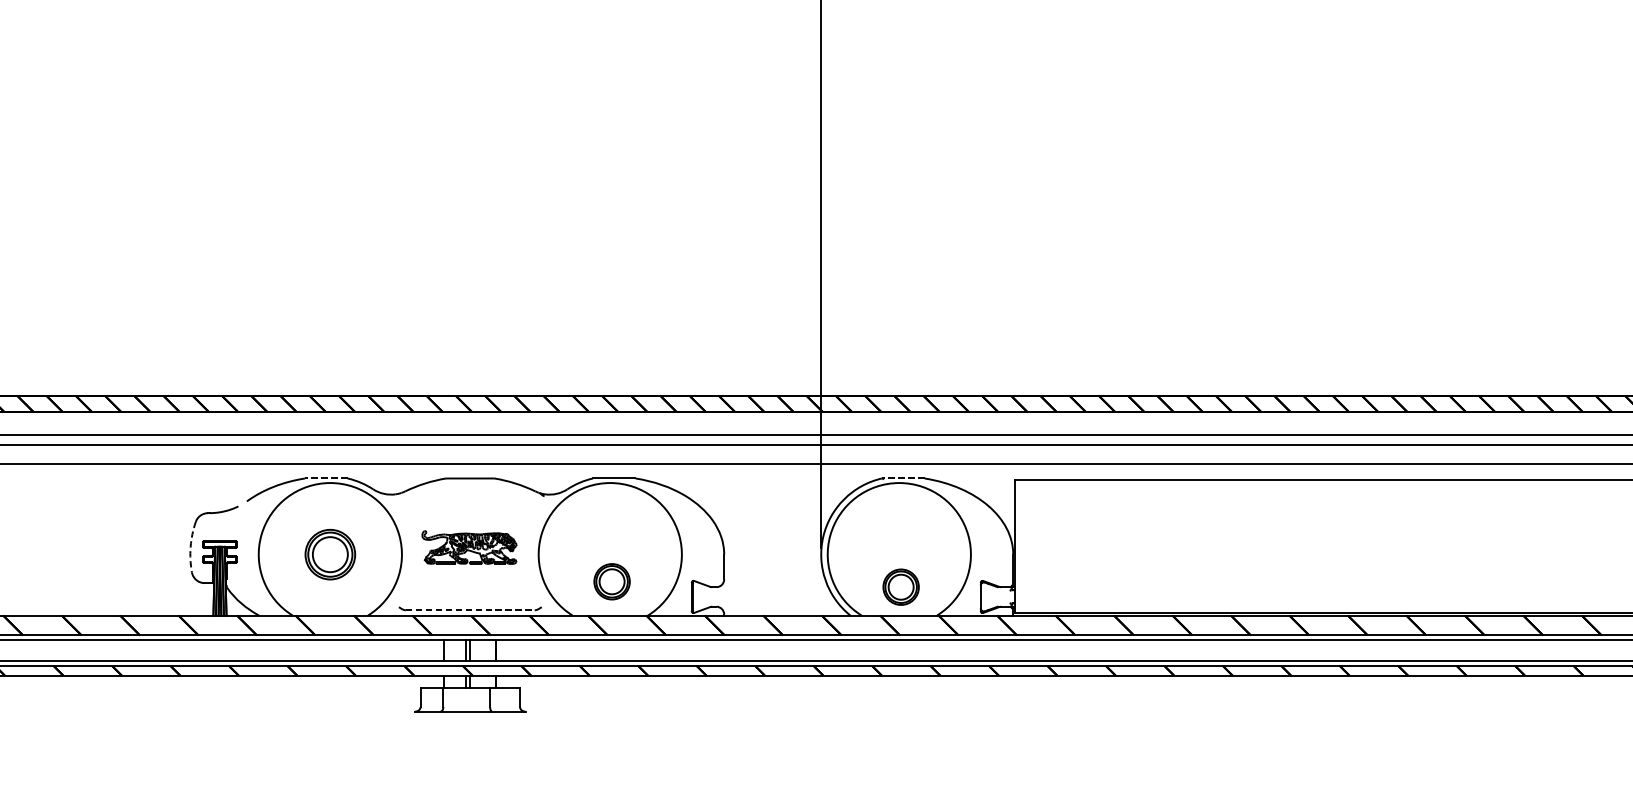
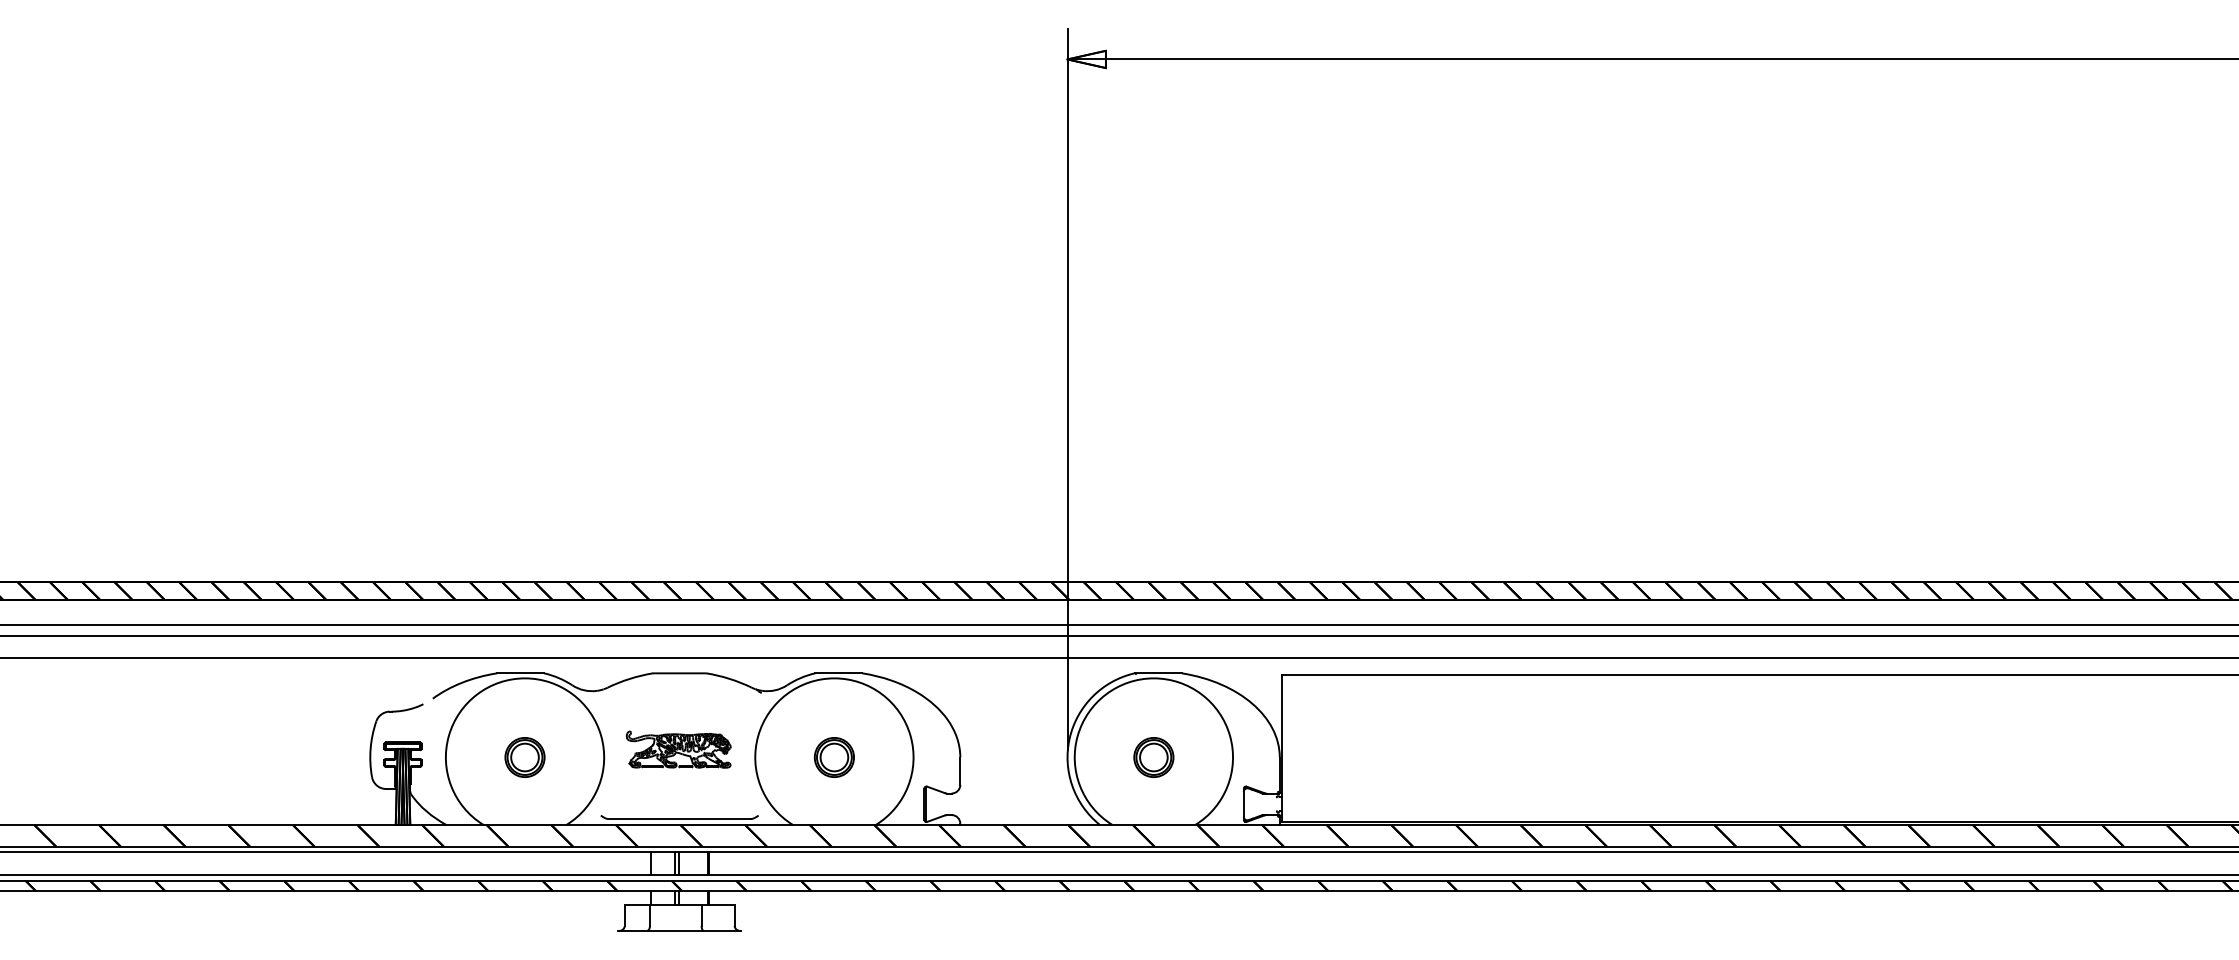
line: (326, 478) -> (520, 673), dashed -> solid
line: (902, 478) -> (1157, 673), dashed -> solid
arc: (190, 546) -> (370, 748), dashed -> solid
part: (329, 554) -> (524, 757), size x0.71
part: (611, 581) -> (833, 757), moved
part: (900, 587) -> (1153, 757), moved
line: (471, 610) -> (680, 819), dashed -> solid

